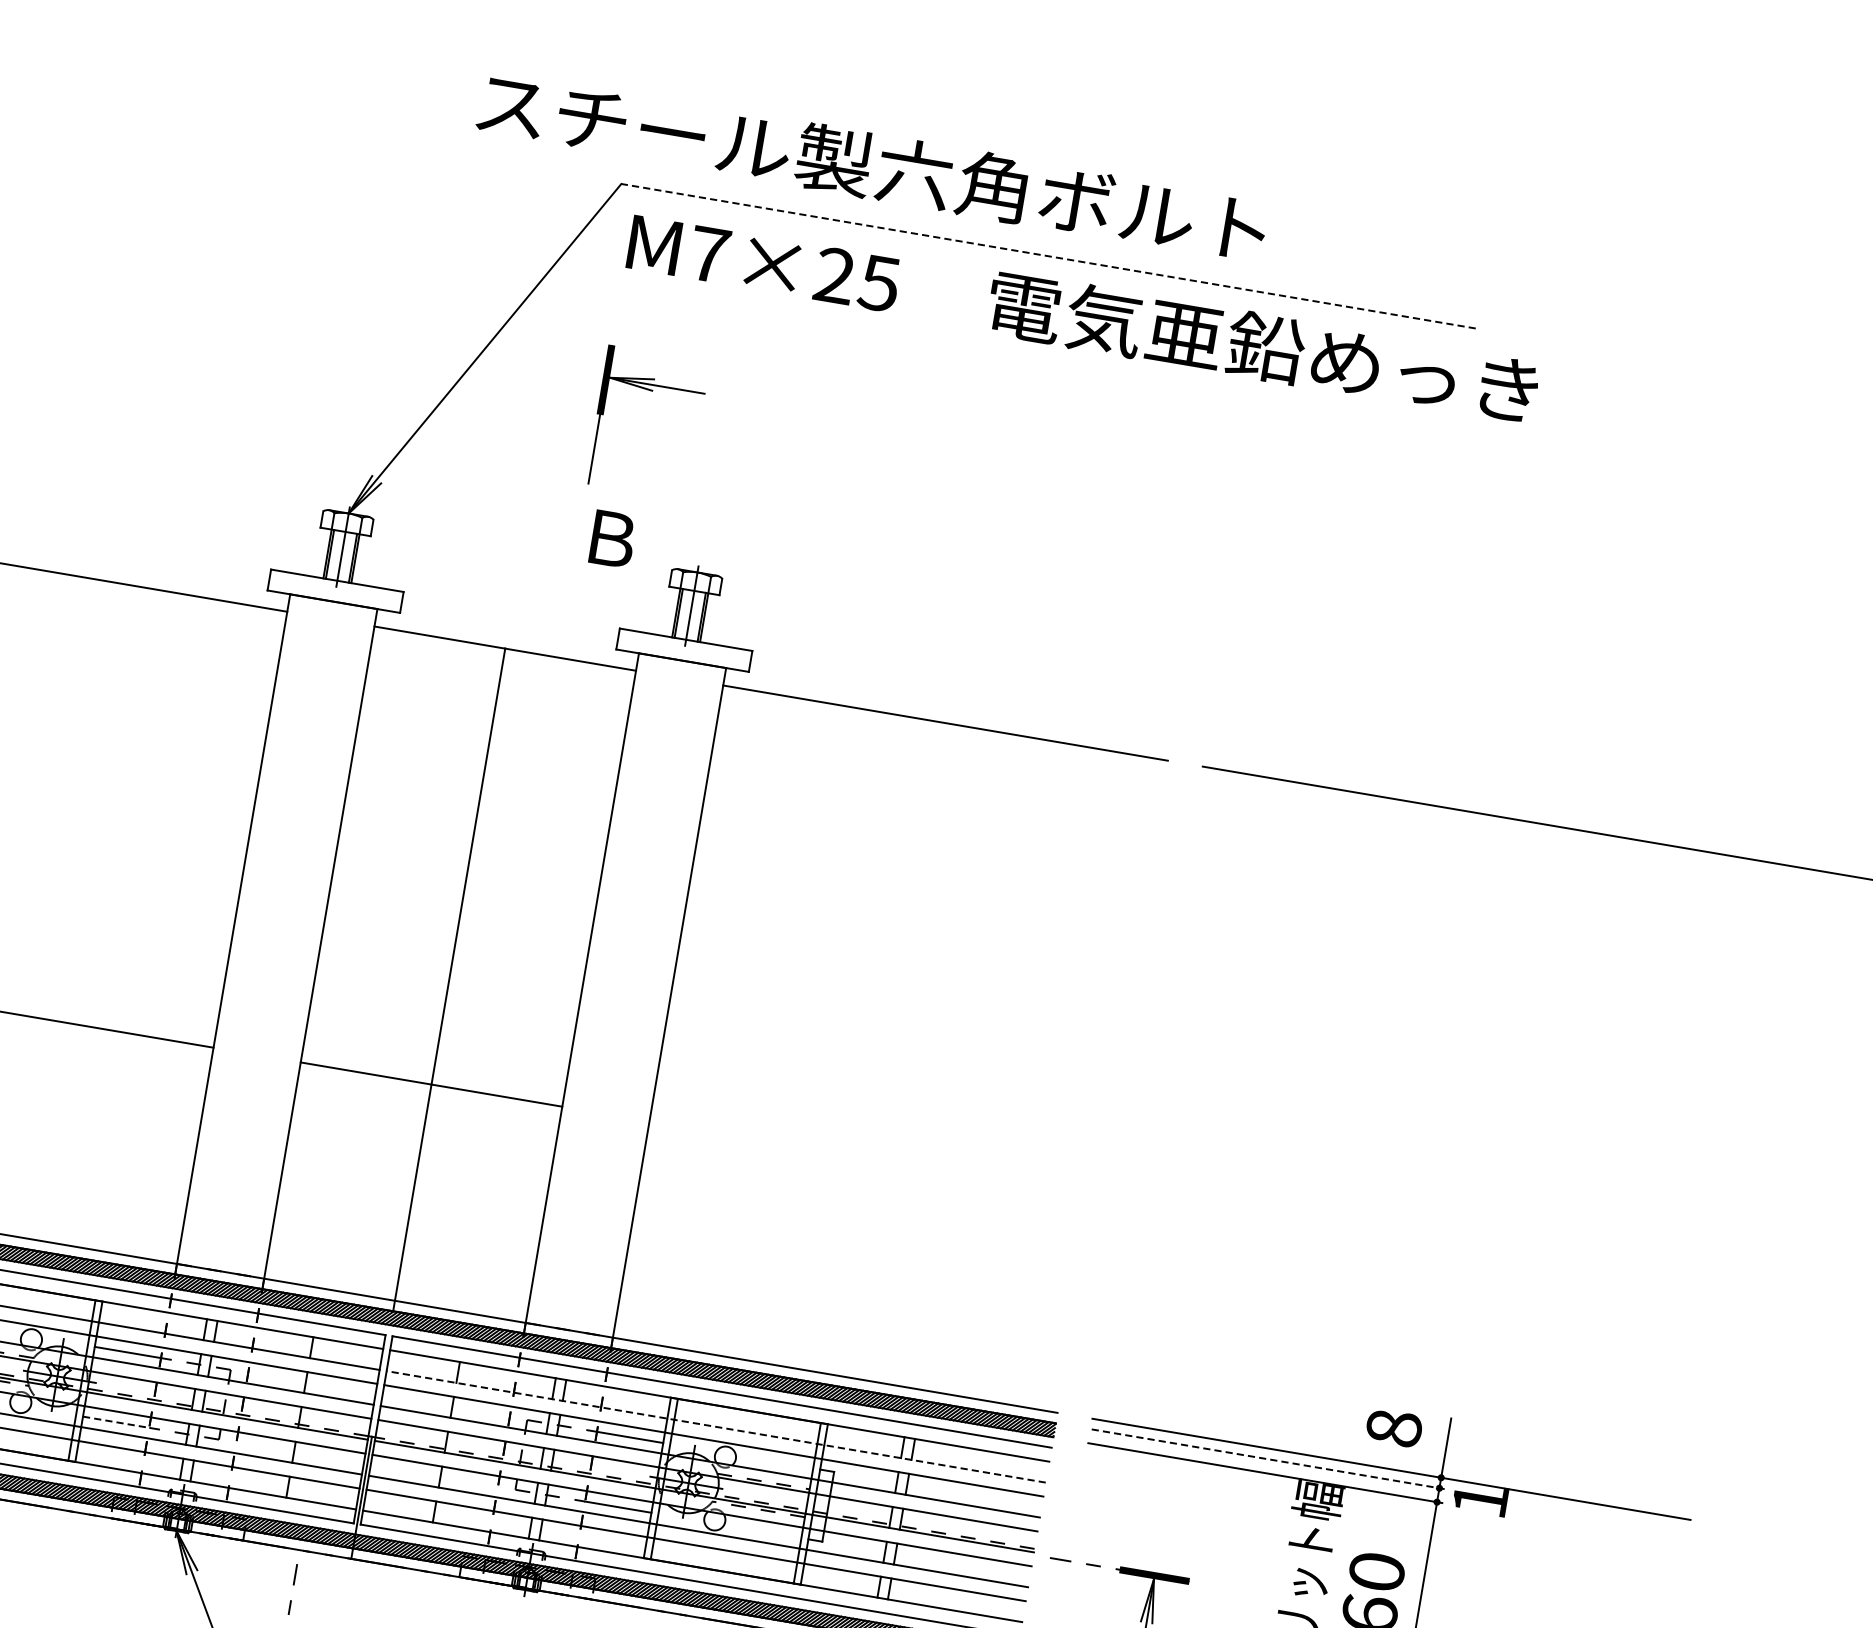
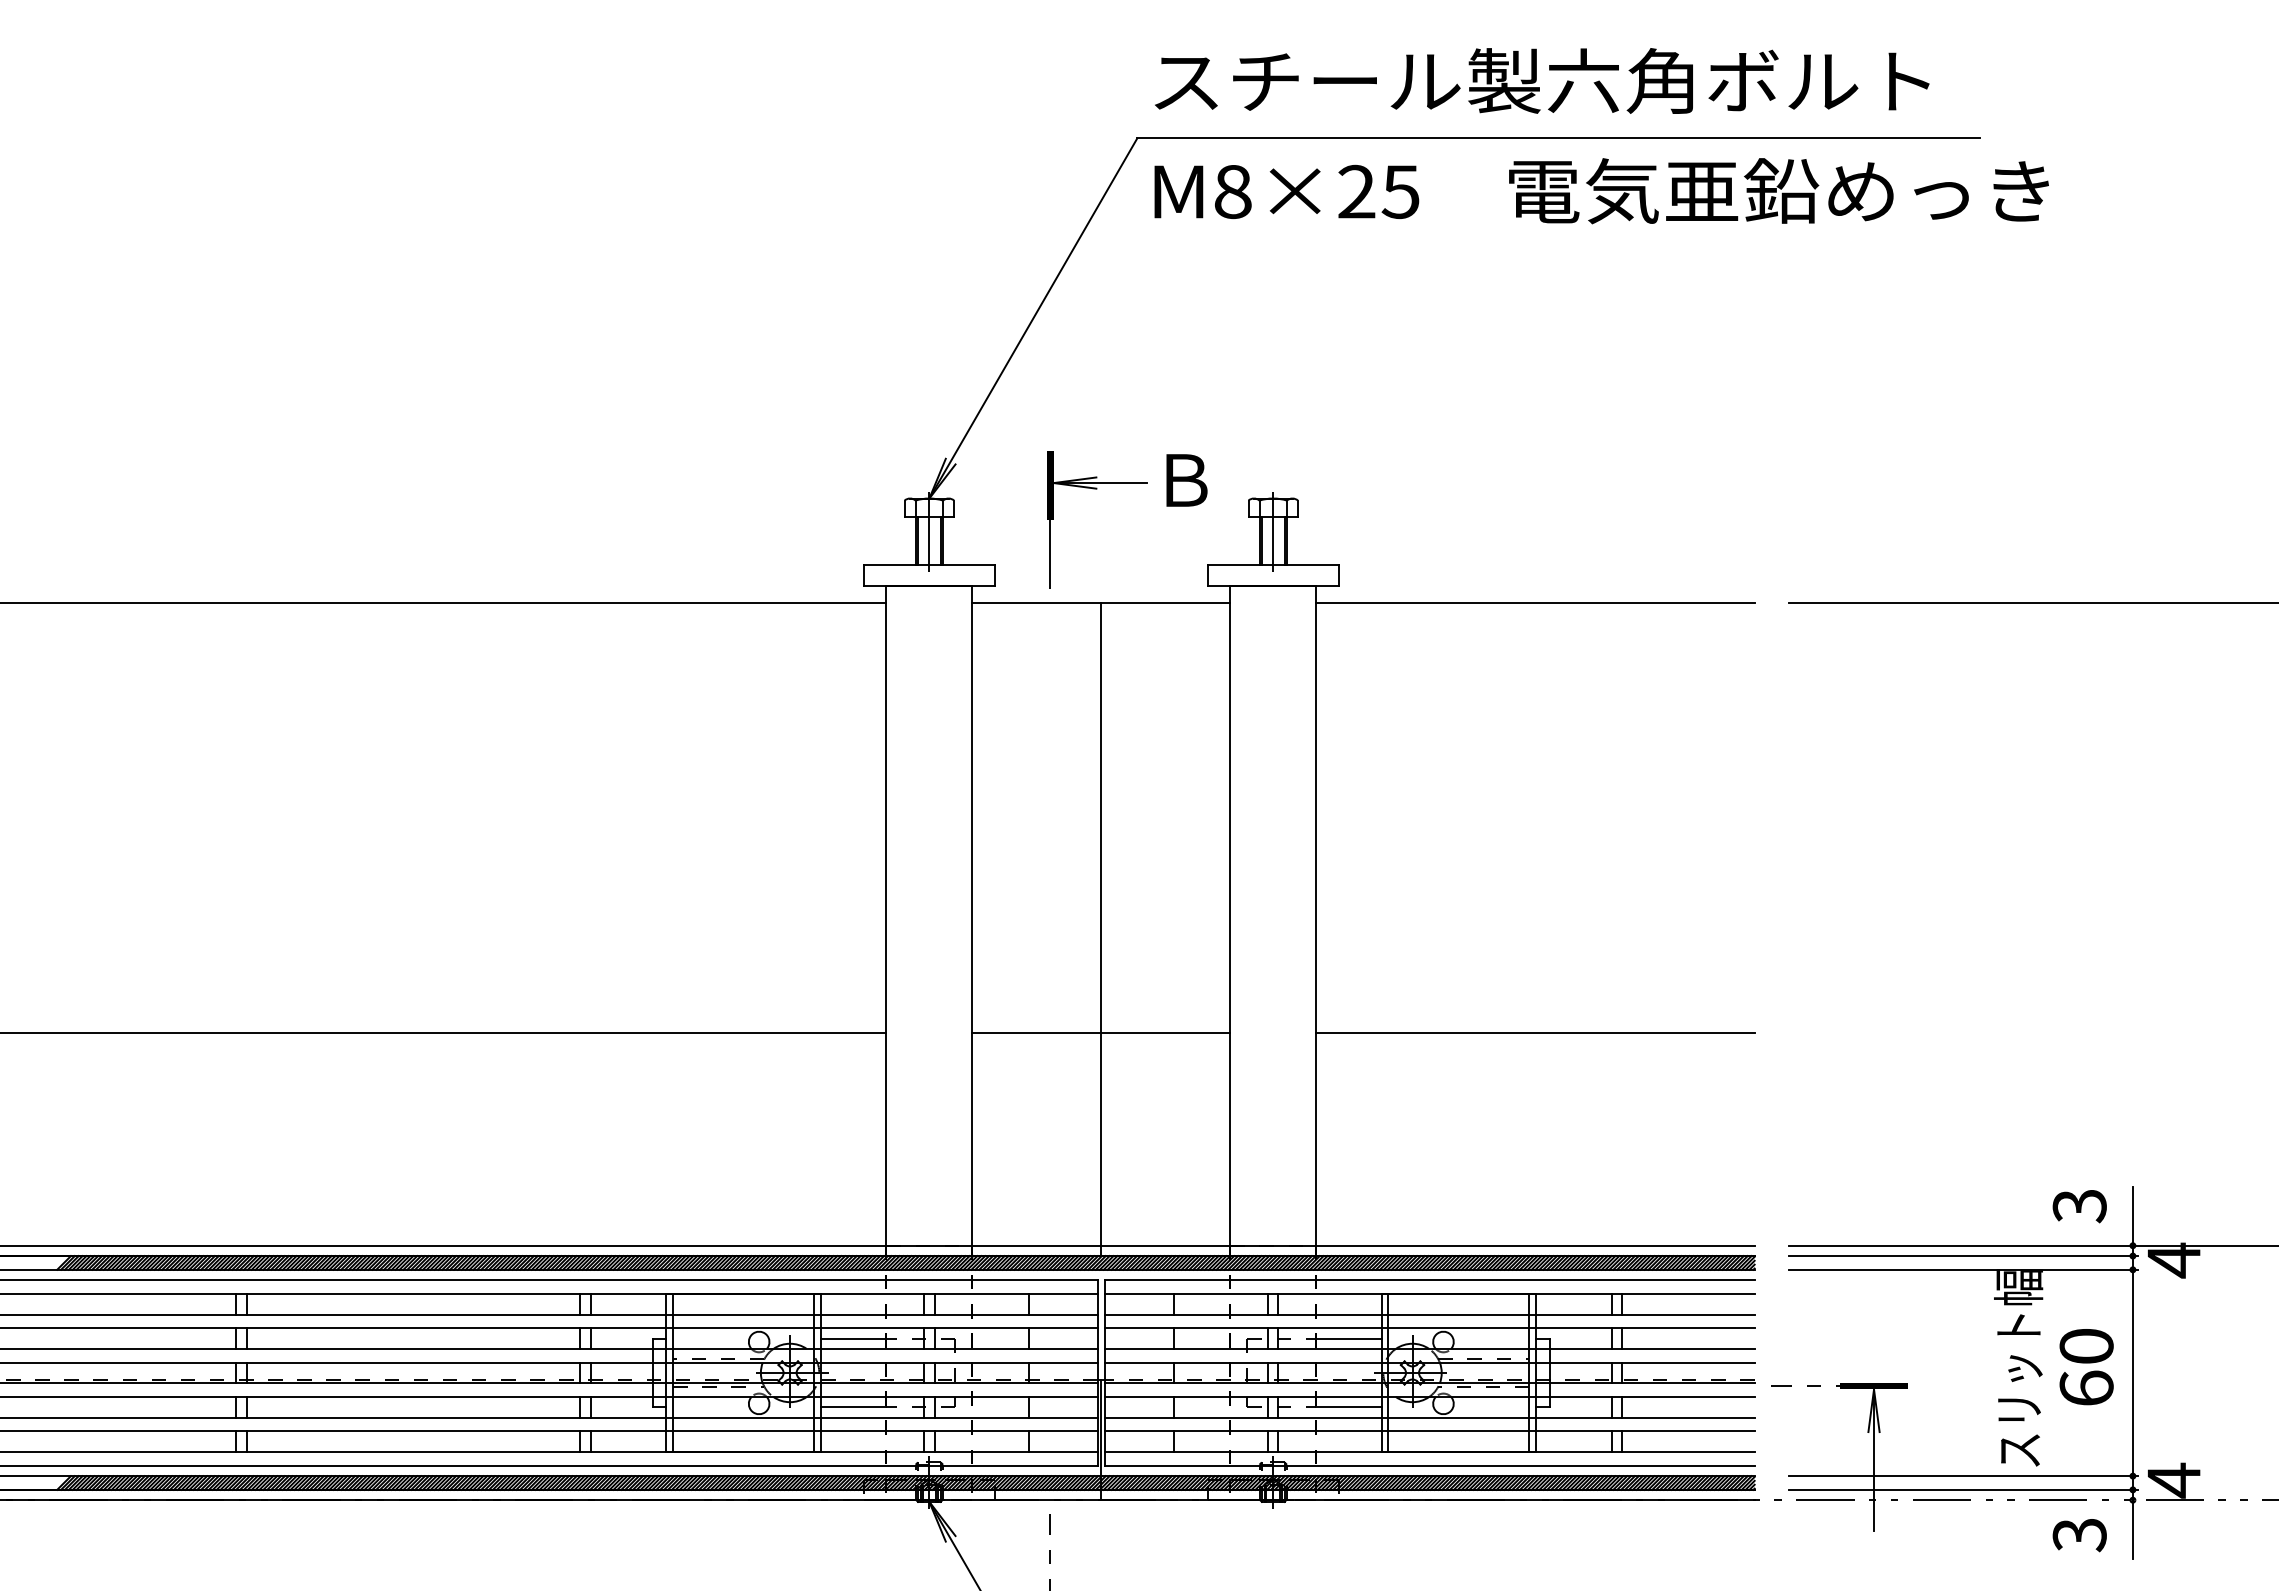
text: (872, 166) -> (1542, 80), moved
text: (709, 255) -> (1233, 192), M7×25 -> M8×25
line: (1047, 256) -> (1557, 138), dashed -> solid
part: (653, 391) -> (1097, 489), moved
line: (871, 1159) -> (1535, 1032), added
line: (115, 1422) -> (853, 1407), dashed -> solid
line: (716, 1426) -> (1429, 1314), dashed -> solid
text: (1393, 1428) -> (2079, 1206), 8 -> 3
line: (1267, 1459) -> (1963, 1256), dashed -> solid
text: (1479, 1499) -> (2173, 1260), 1 -> 4

